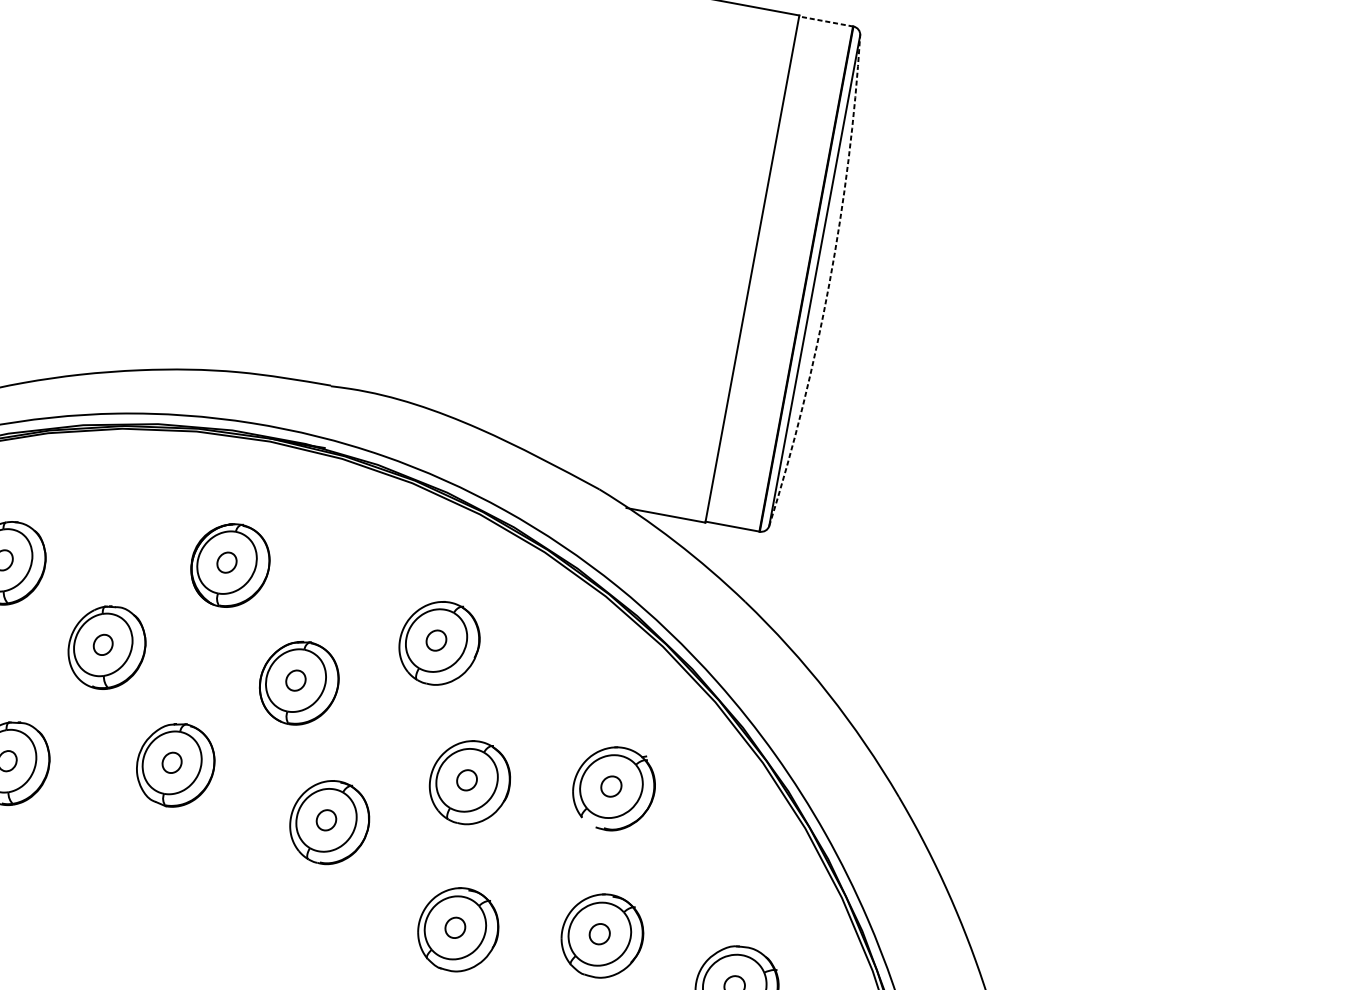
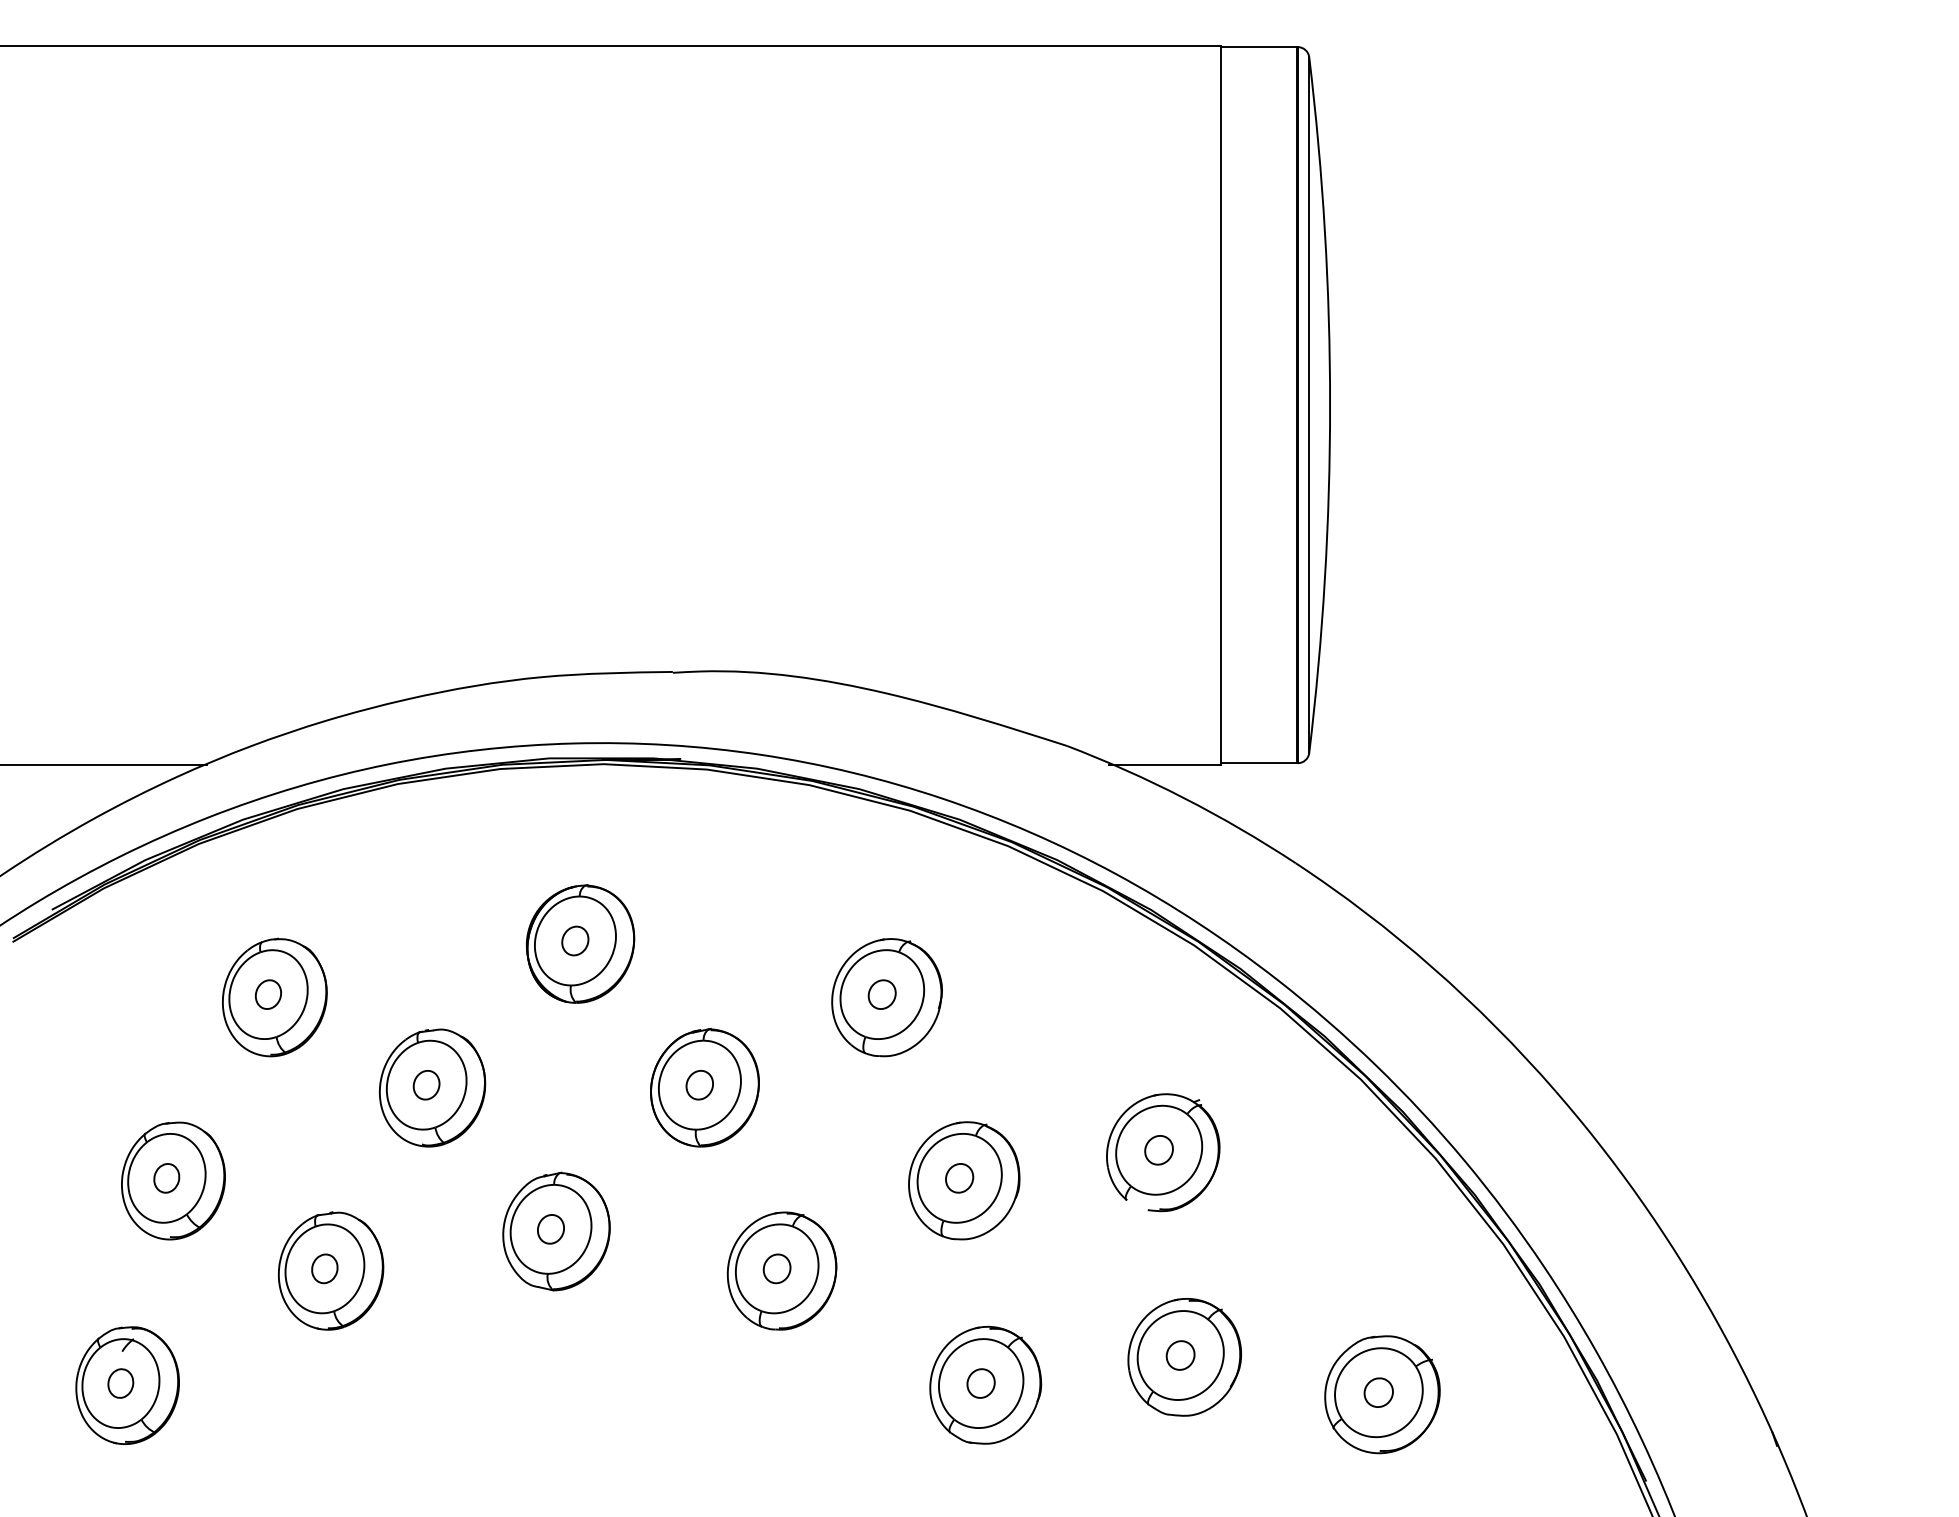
line: (825, 21) -> (1258, 47), dashed -> solid
arc: (829, 283) -> (1330, 405), dashed -> solid

